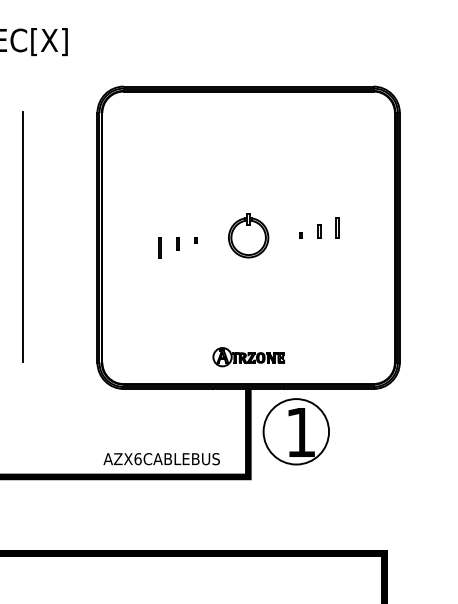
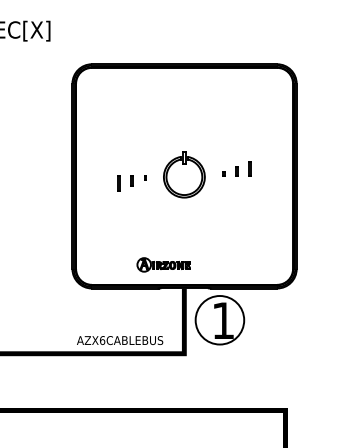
part: (248, 235) -> (184, 174), size x1.4
line: (23, 236) -> (17, 175), removed
part: (248, 356) -> (163, 264), moved

